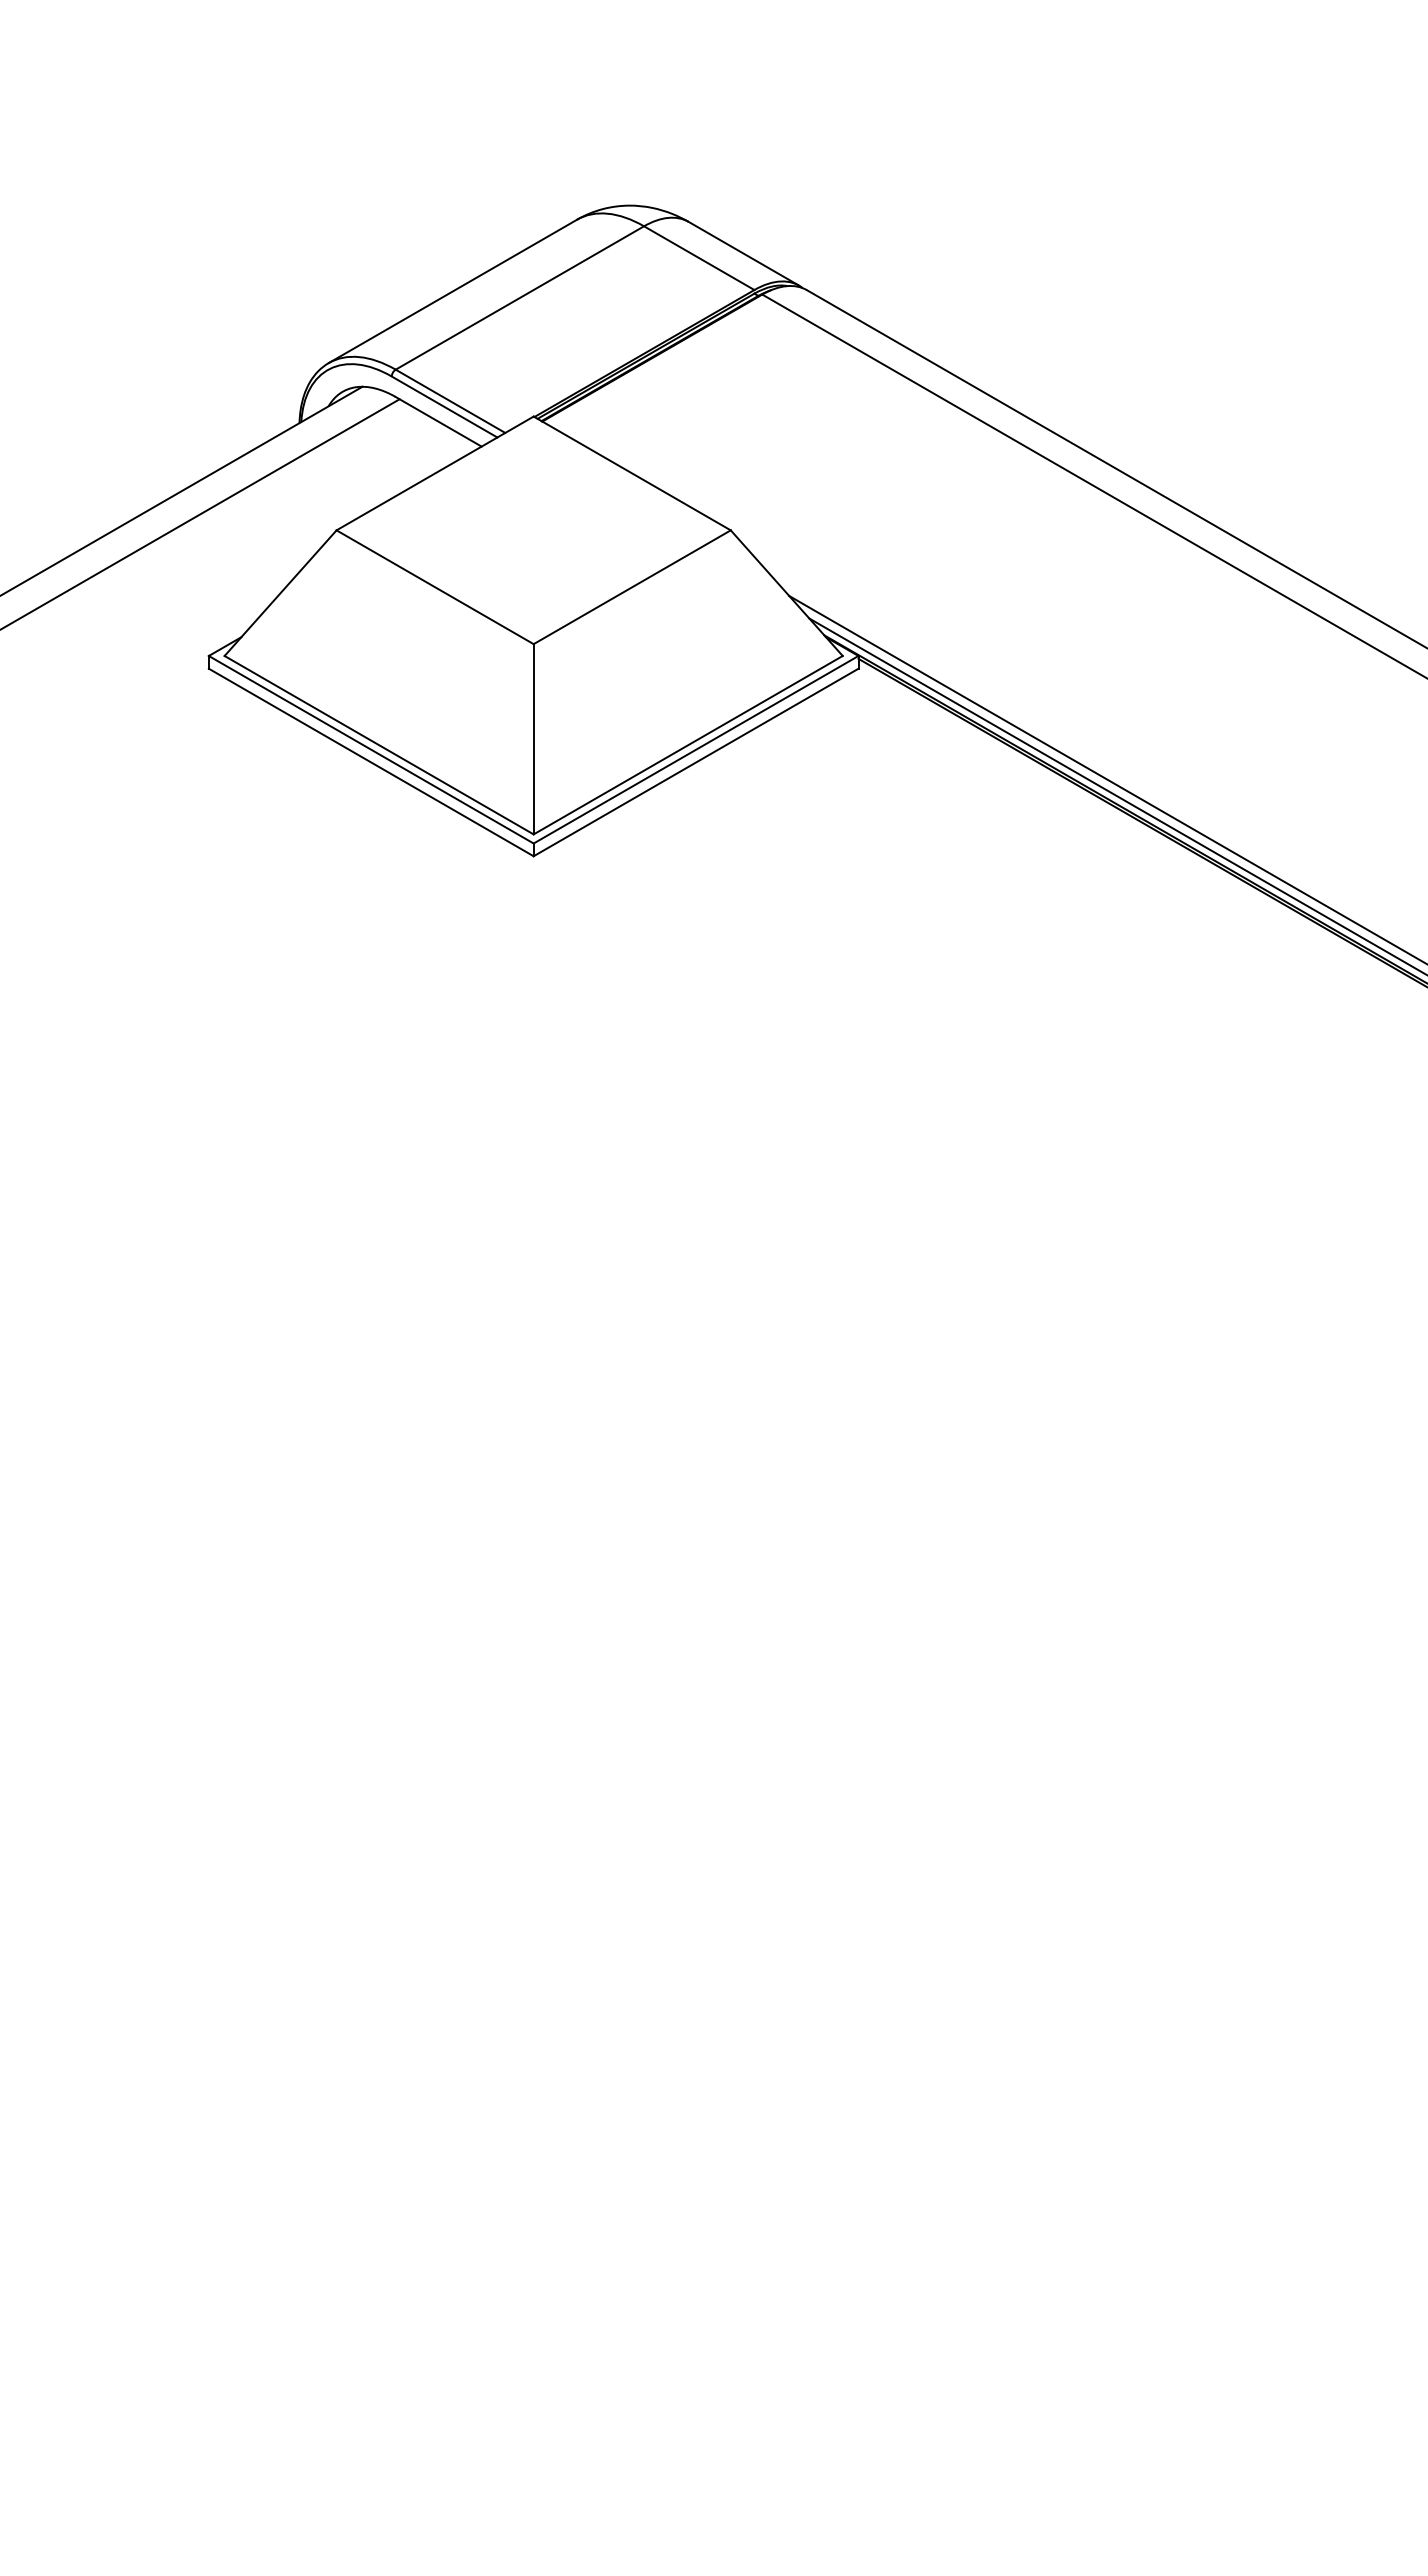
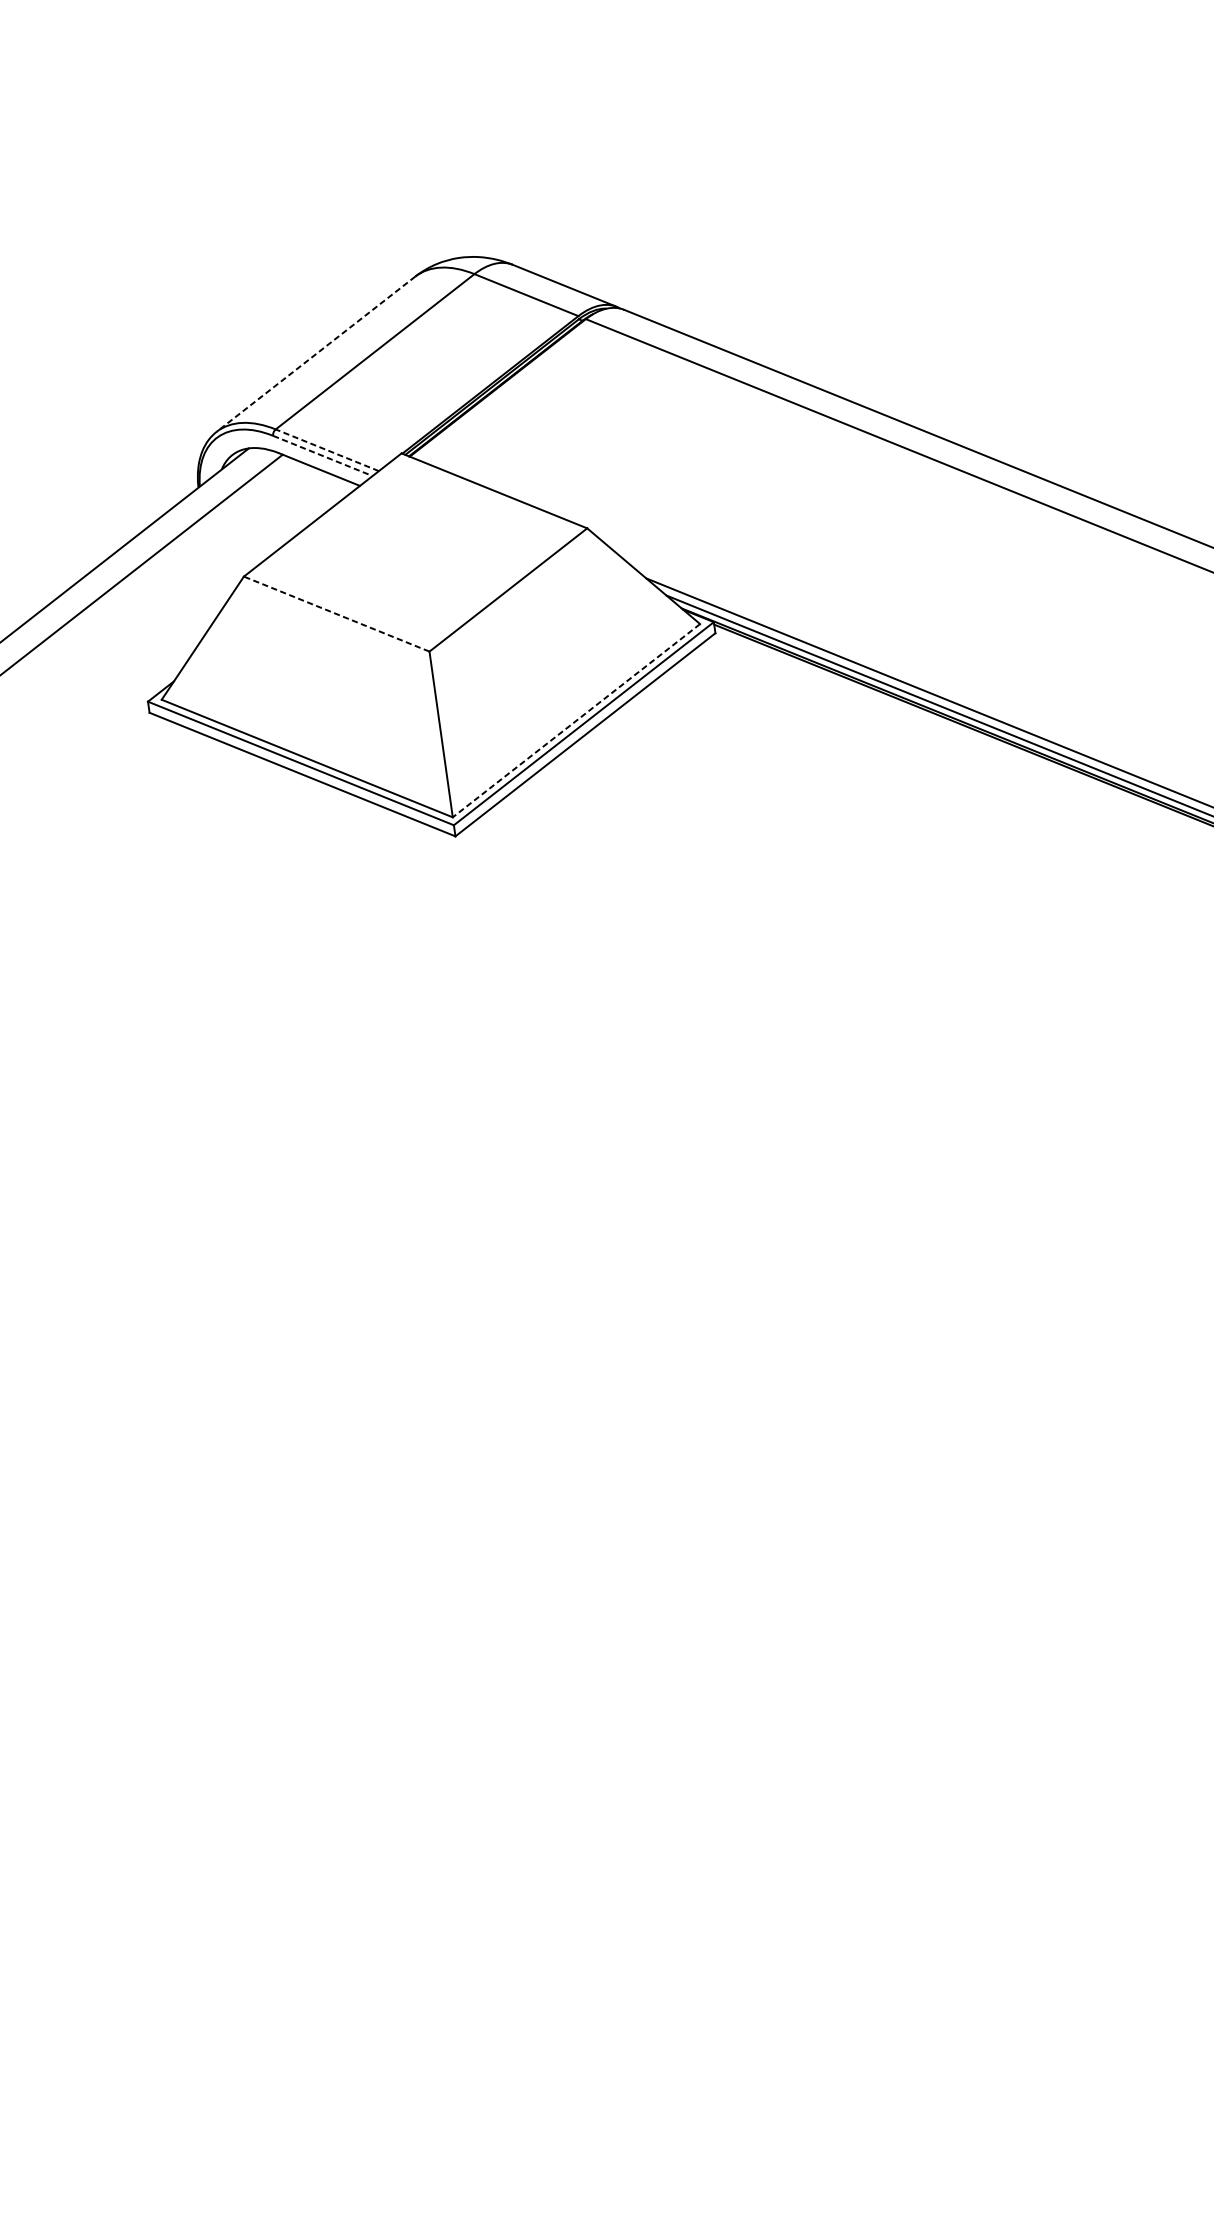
line: (452, 291) -> (315, 354), solid -> dashed
line: (450, 401) -> (327, 450), solid -> dashed
line: (444, 407) -> (322, 456), solid -> dashed
line: (435, 587) -> (337, 614), solid -> dashed
line: (687, 745) -> (575, 721), solid -> dashed

